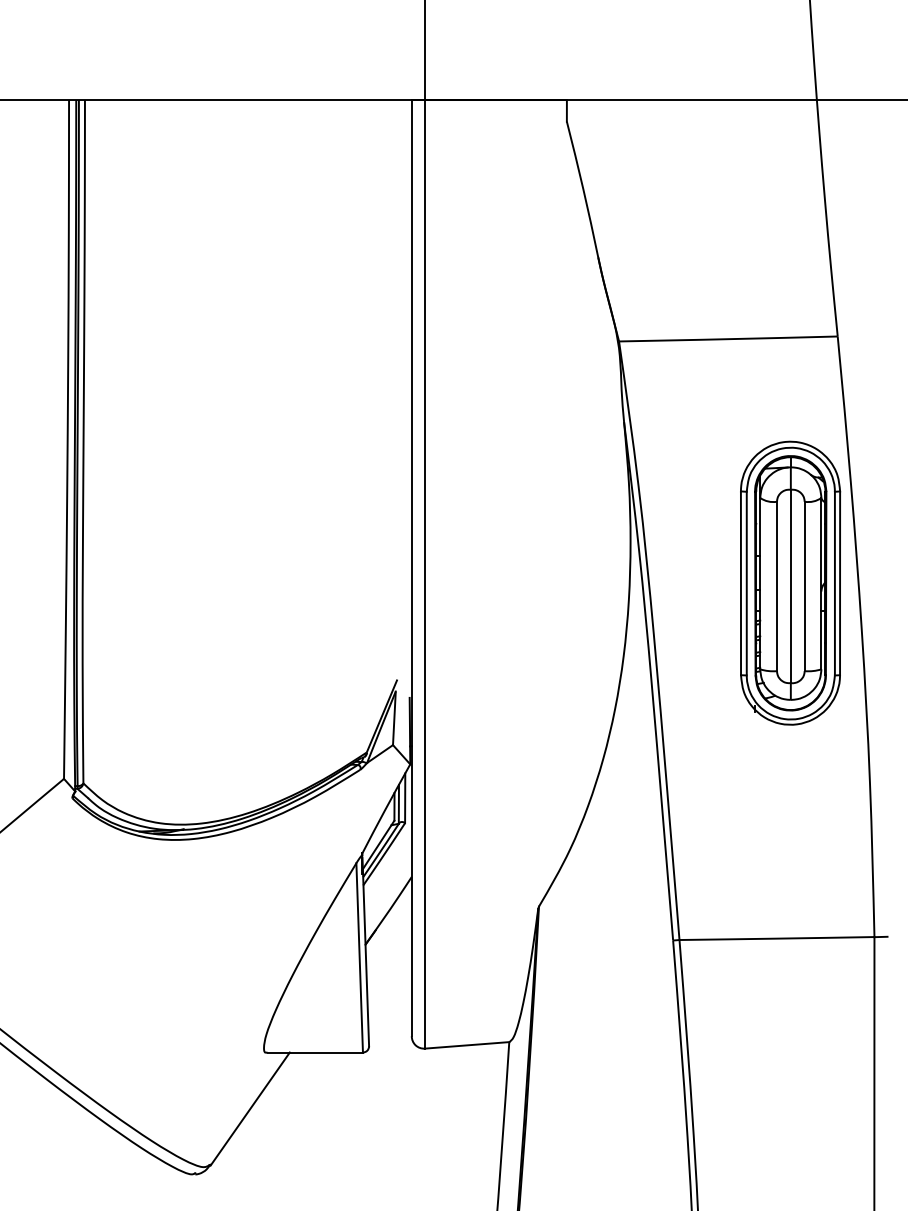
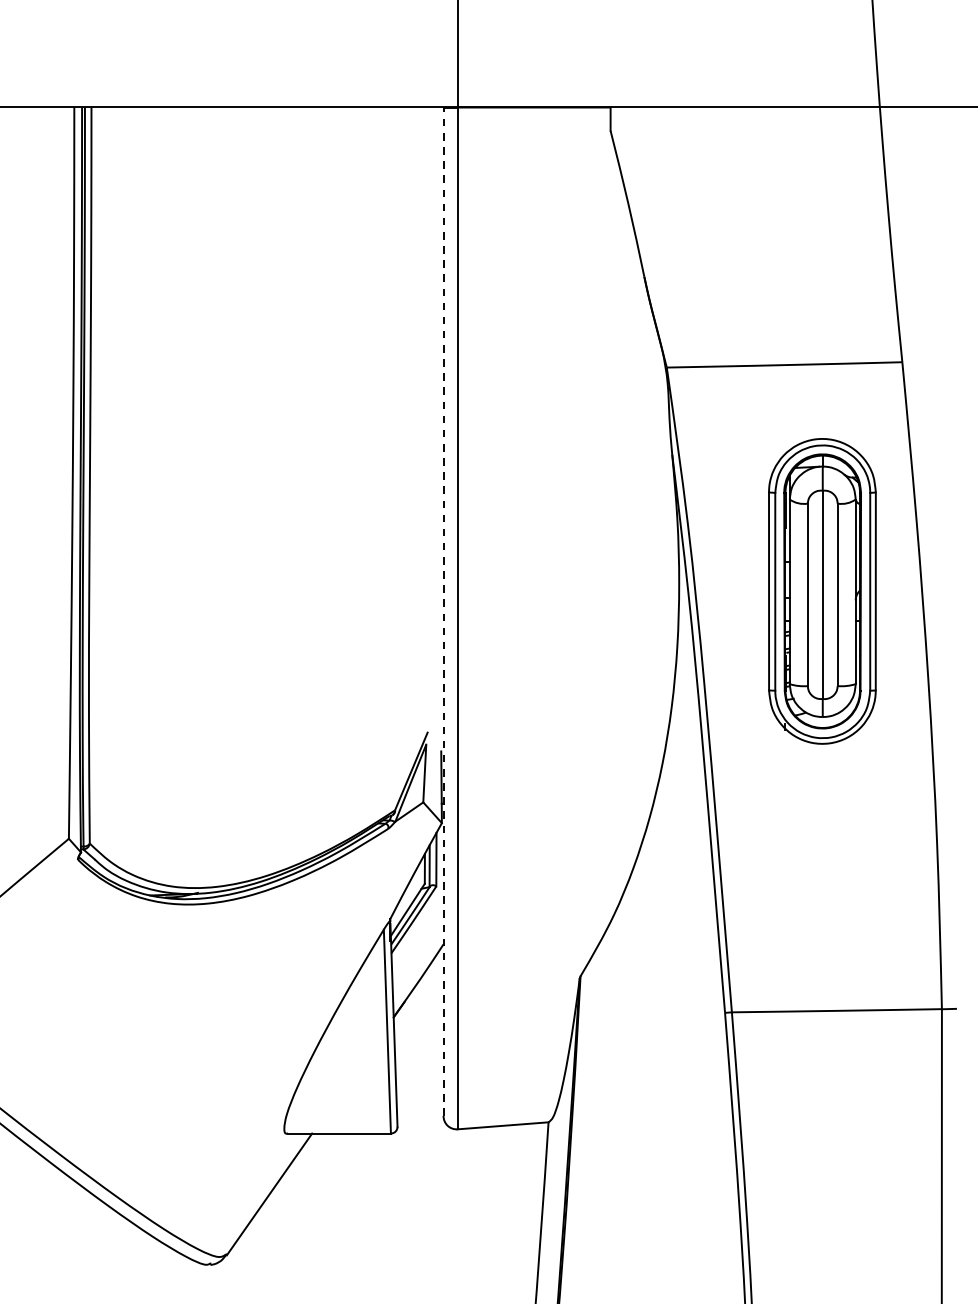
line: (411, 567) -> (443, 611), solid -> dashed
part: (790, 582) -> (822, 590), moved

